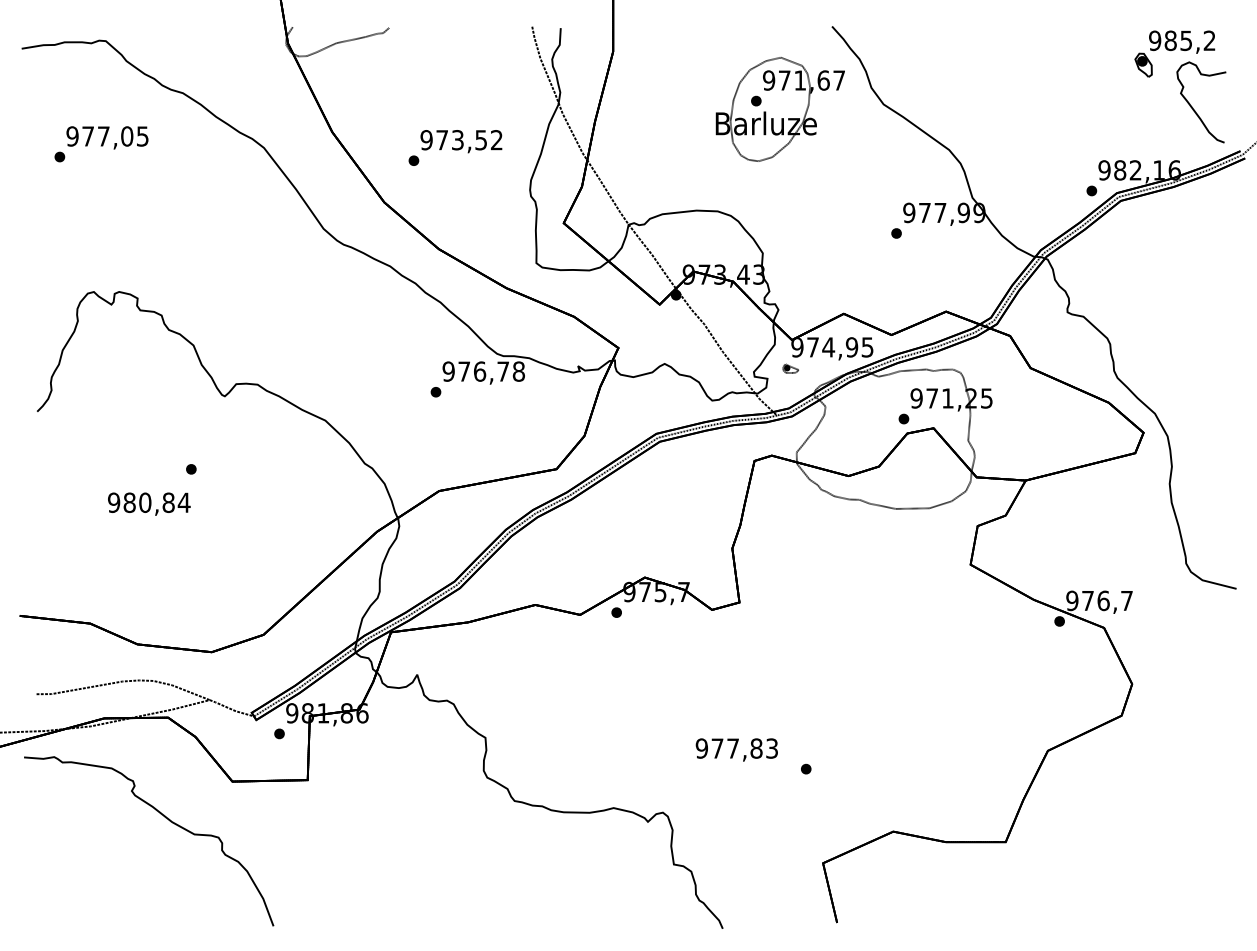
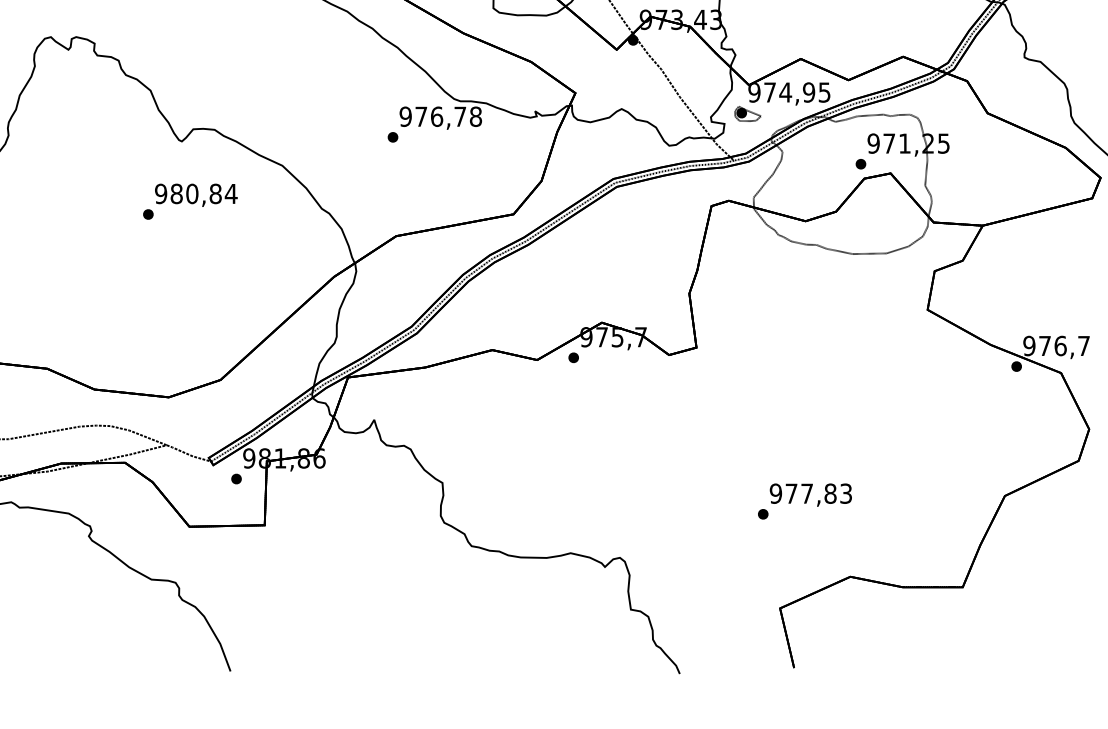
part: (790, 368) -> (747, 113), size x1.67
text: (149, 503) -> (196, 194), moved
text: (736, 749) -> (810, 494), moved

